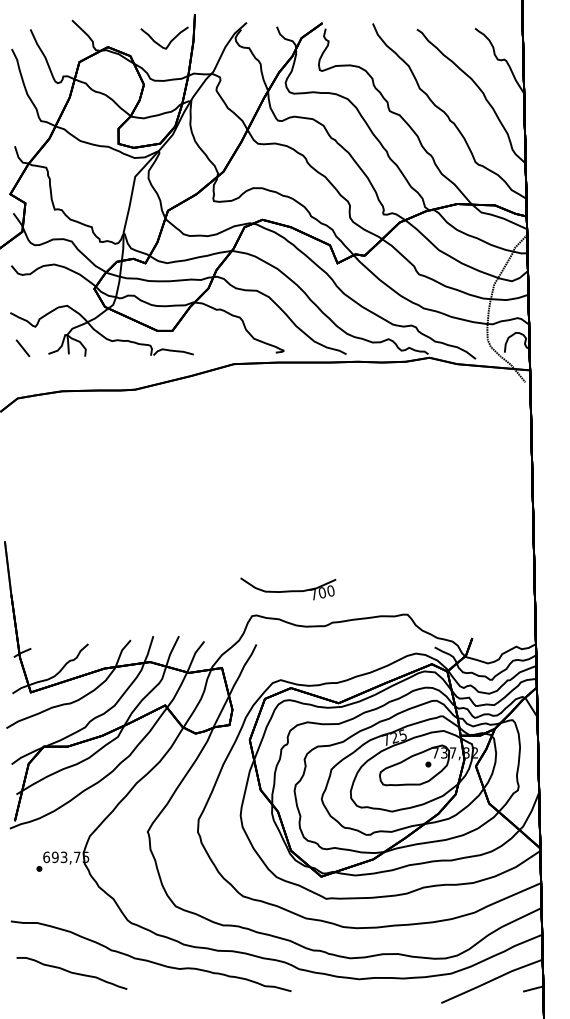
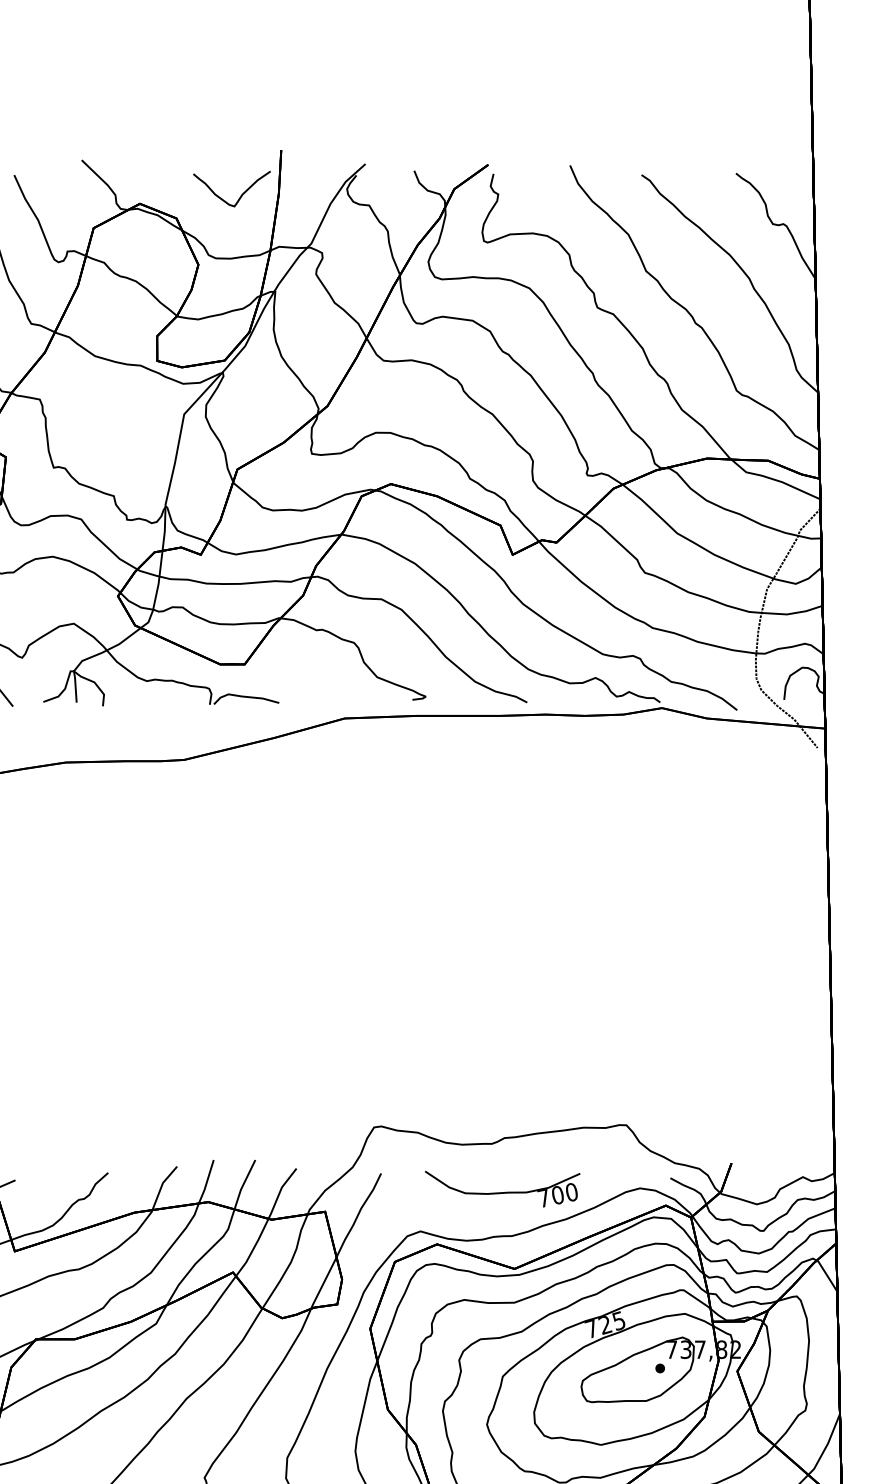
part: (288, 588) -> (502, 1188), moved

